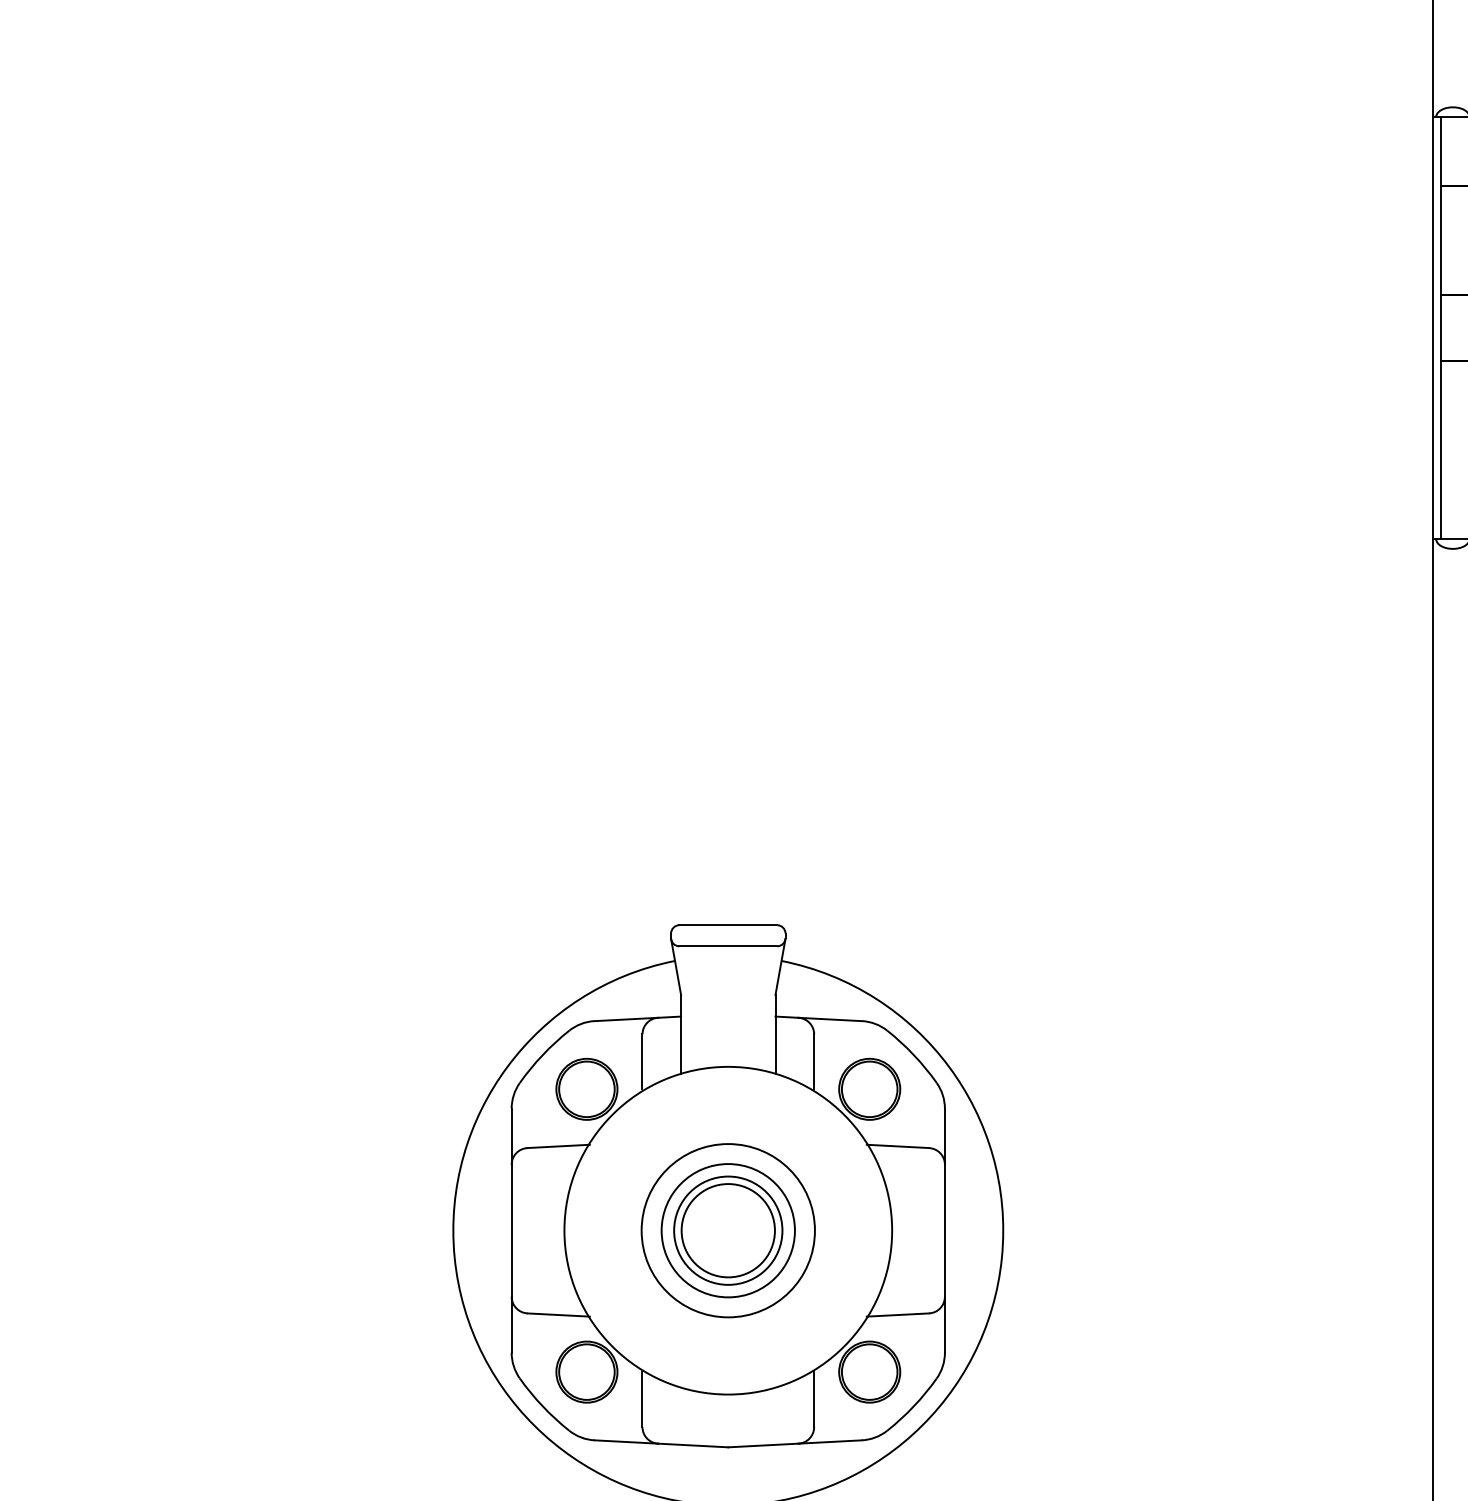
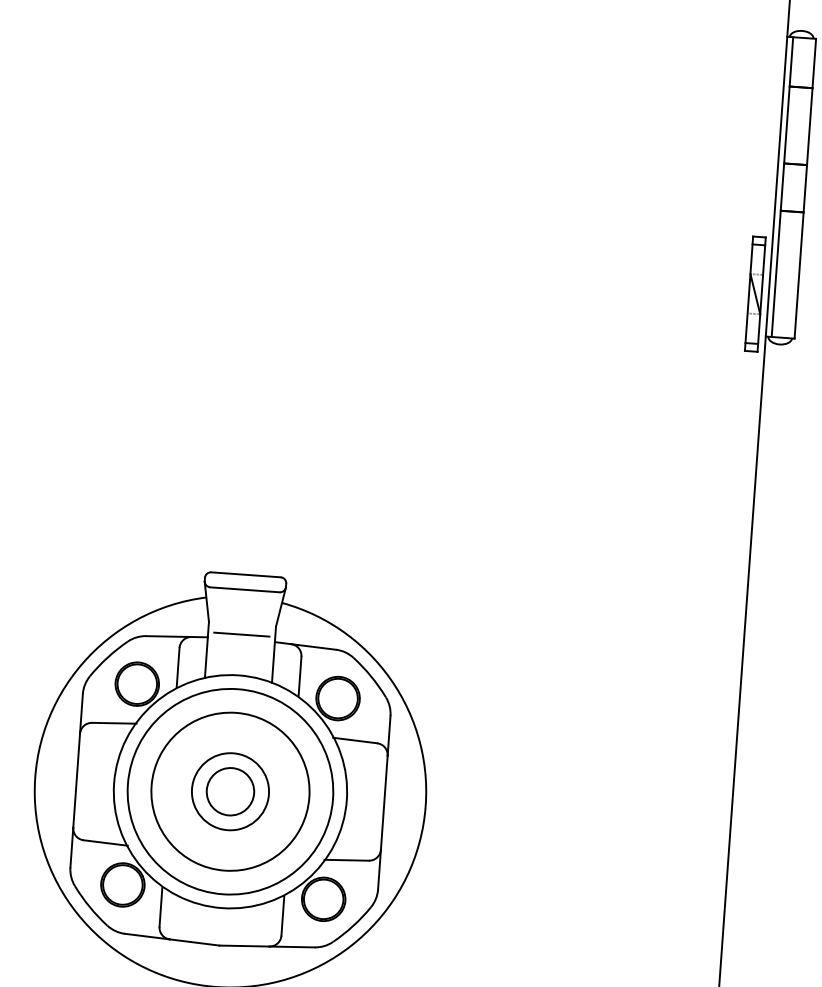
part: (1413, 480) -> (755, 293), added
line: (728, 1008) -> (241, 633), added
circle: (727, 1230) -> (229, 791), size x0.71
circle: (727, 1230) -> (229, 791), size x1.67
circle: (728, 1230) -> (230, 791), size x1.67

